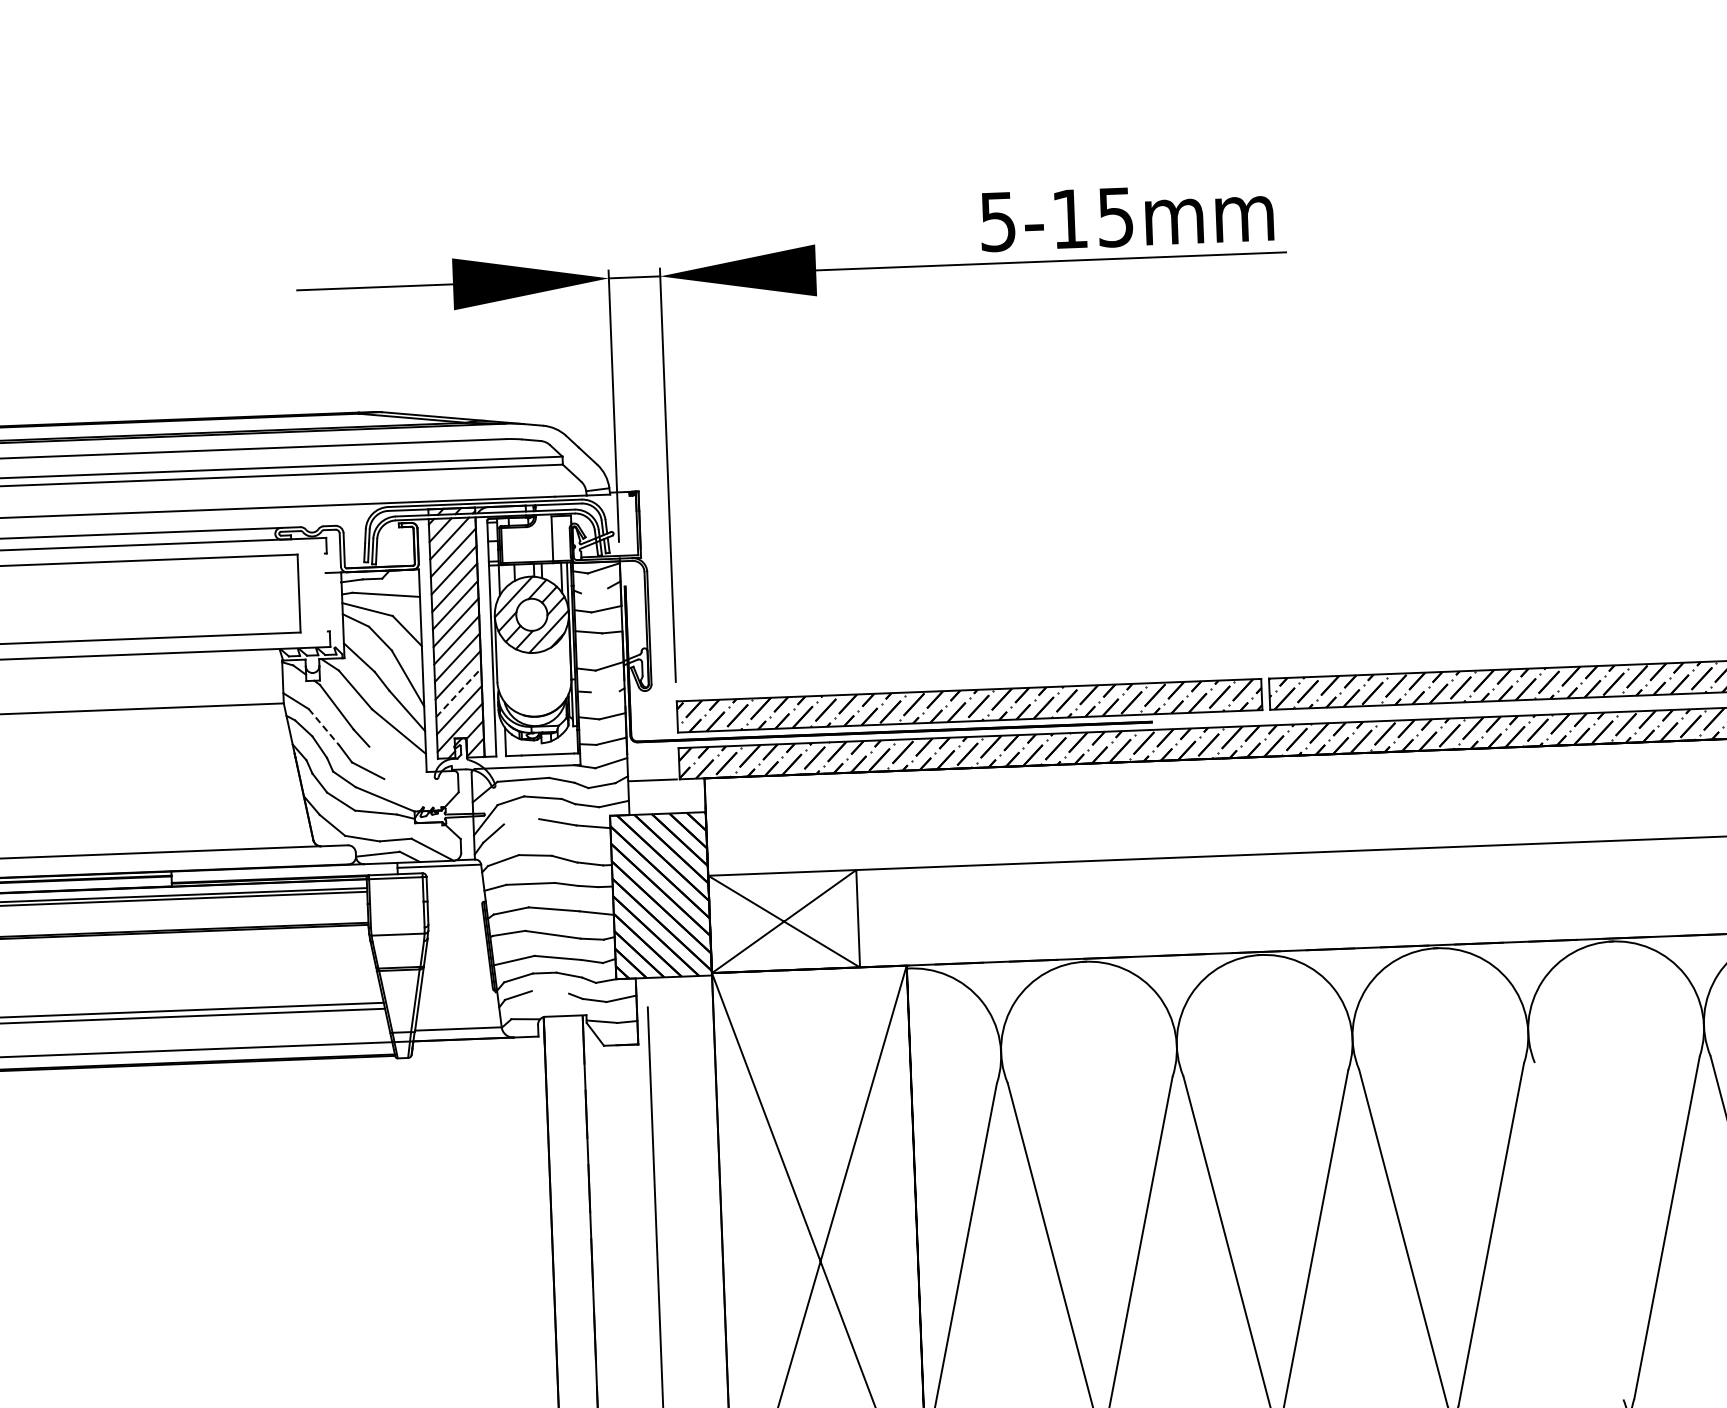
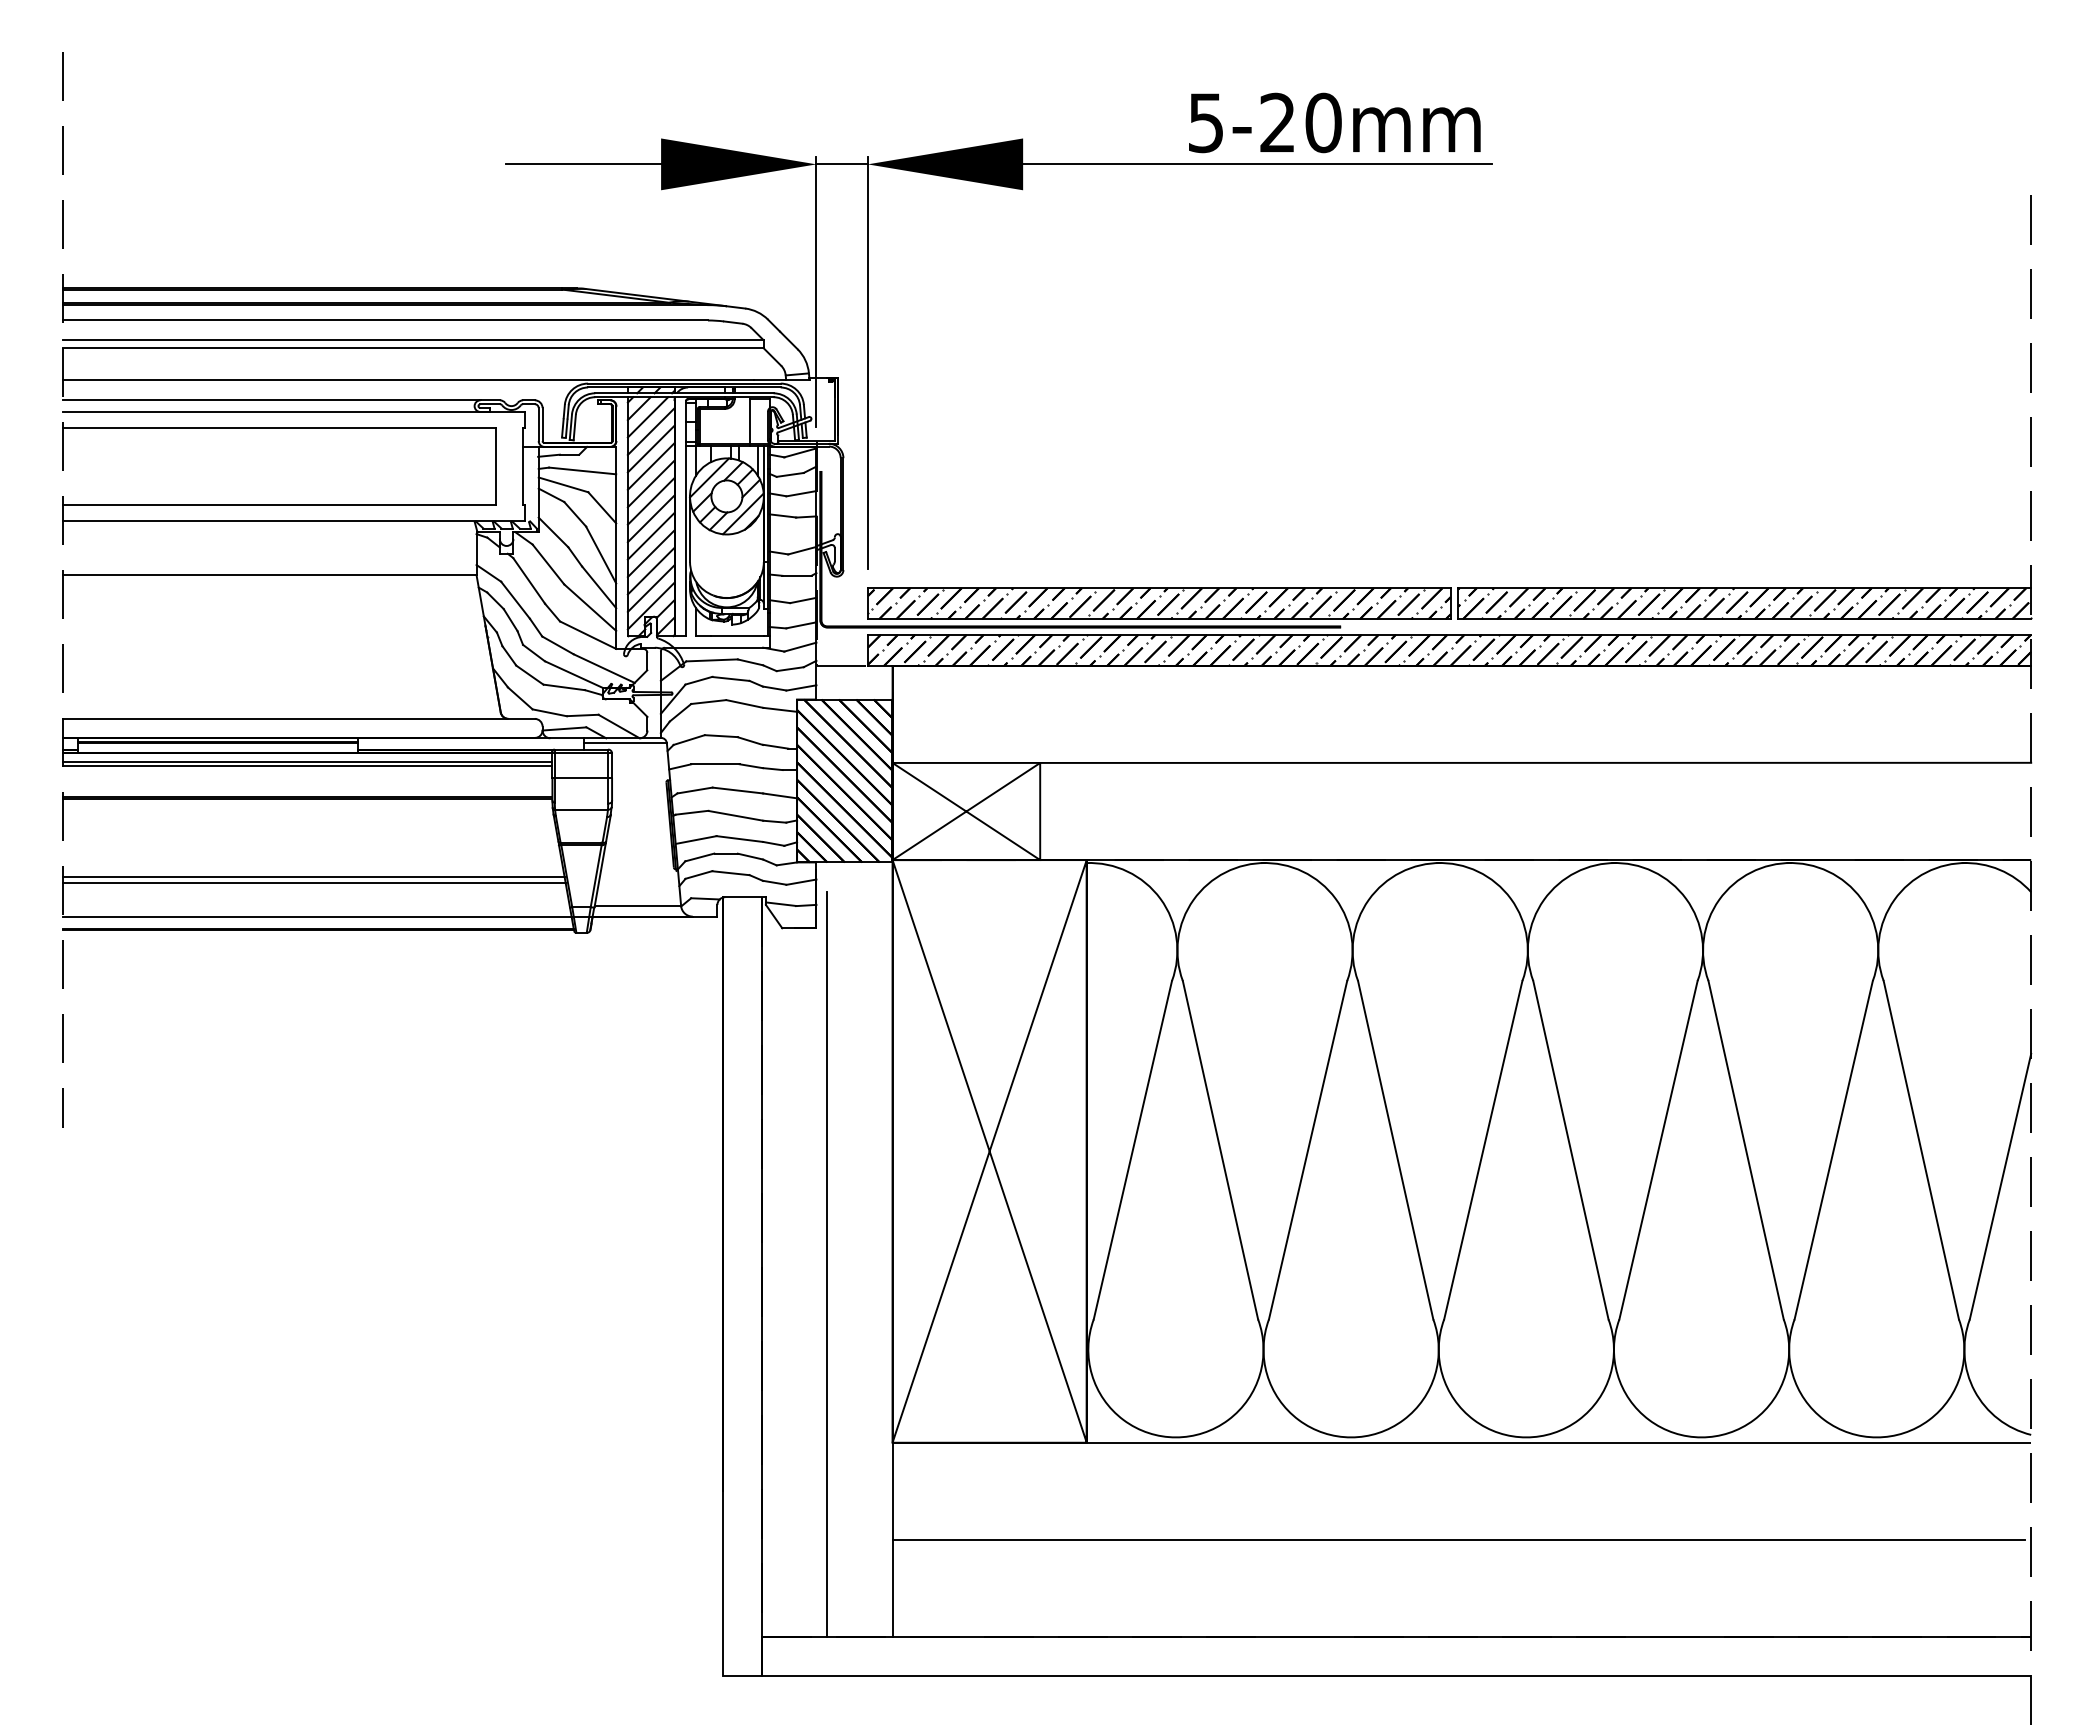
text: (1092, 217) -> (1300, 122), 5-15mm -> 5-20mm
line: (593, 590) -> (789, 474), added
line: (326, 592) -> (523, 466), added
line: (604, 691) -> (796, 575), added
line: (459, 693) -> (651, 571), dashed -> solid
line: (323, 727) -> (515, 600), dashed -> solid
line: (398, 758) -> (588, 634), added
line: (414, 792) -> (603, 668), added
line: (521, 822) -> (708, 702), added
line: (396, 902) -> (581, 777), added
line: (549, 992) -> (730, 873), added
line: (1578, 1230) -> (1745, 1149), added

